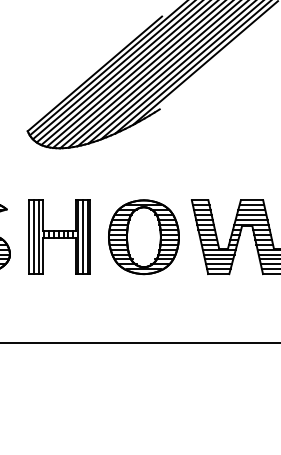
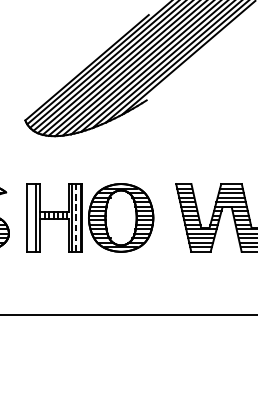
line: (34, 237) -> (31, 218), removed
line: (83, 237) -> (76, 218), solid -> dashed
part: (143, 237) -> (120, 218), moved

